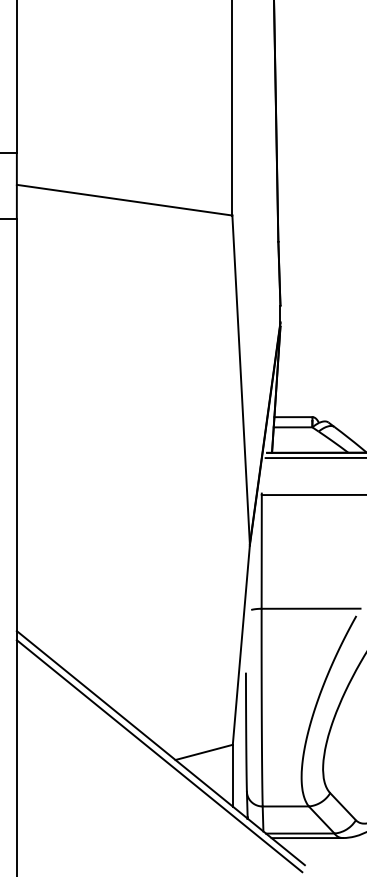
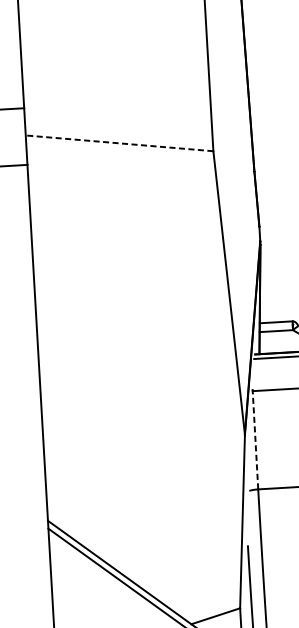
line: (124, 200) -> (119, 143), solid -> dashed
line: (261, 551) -> (255, 439), solid -> dashed

